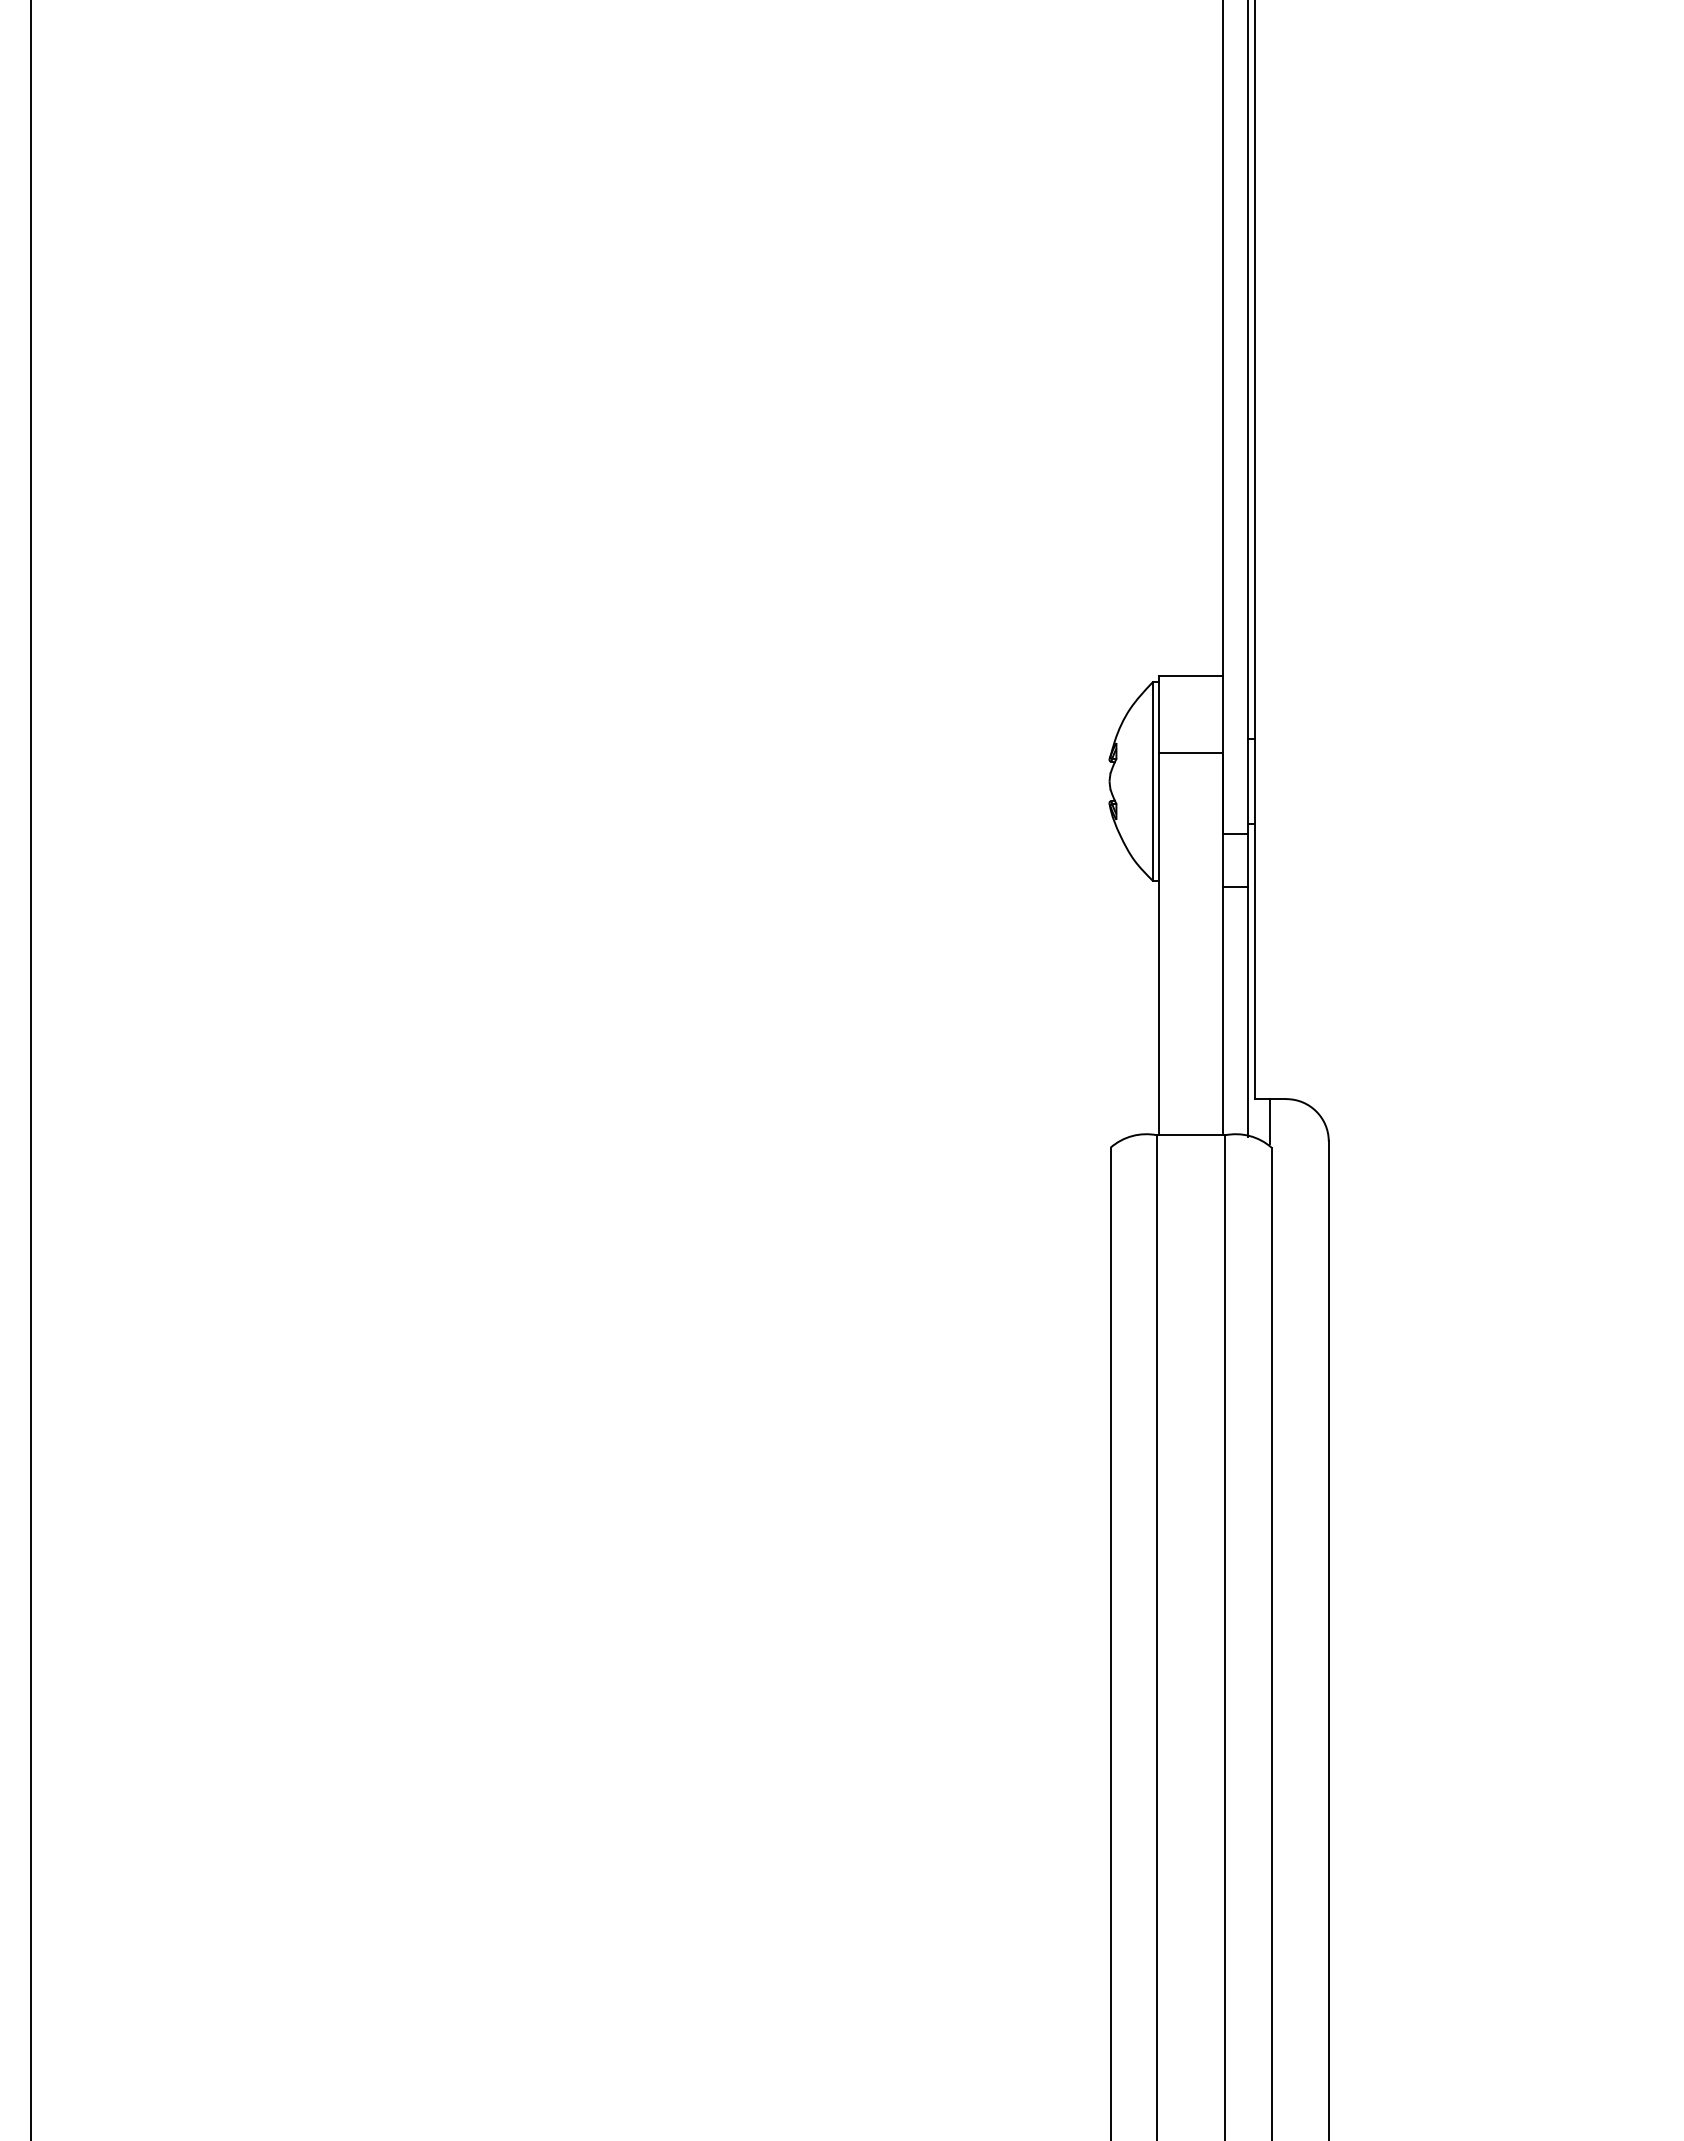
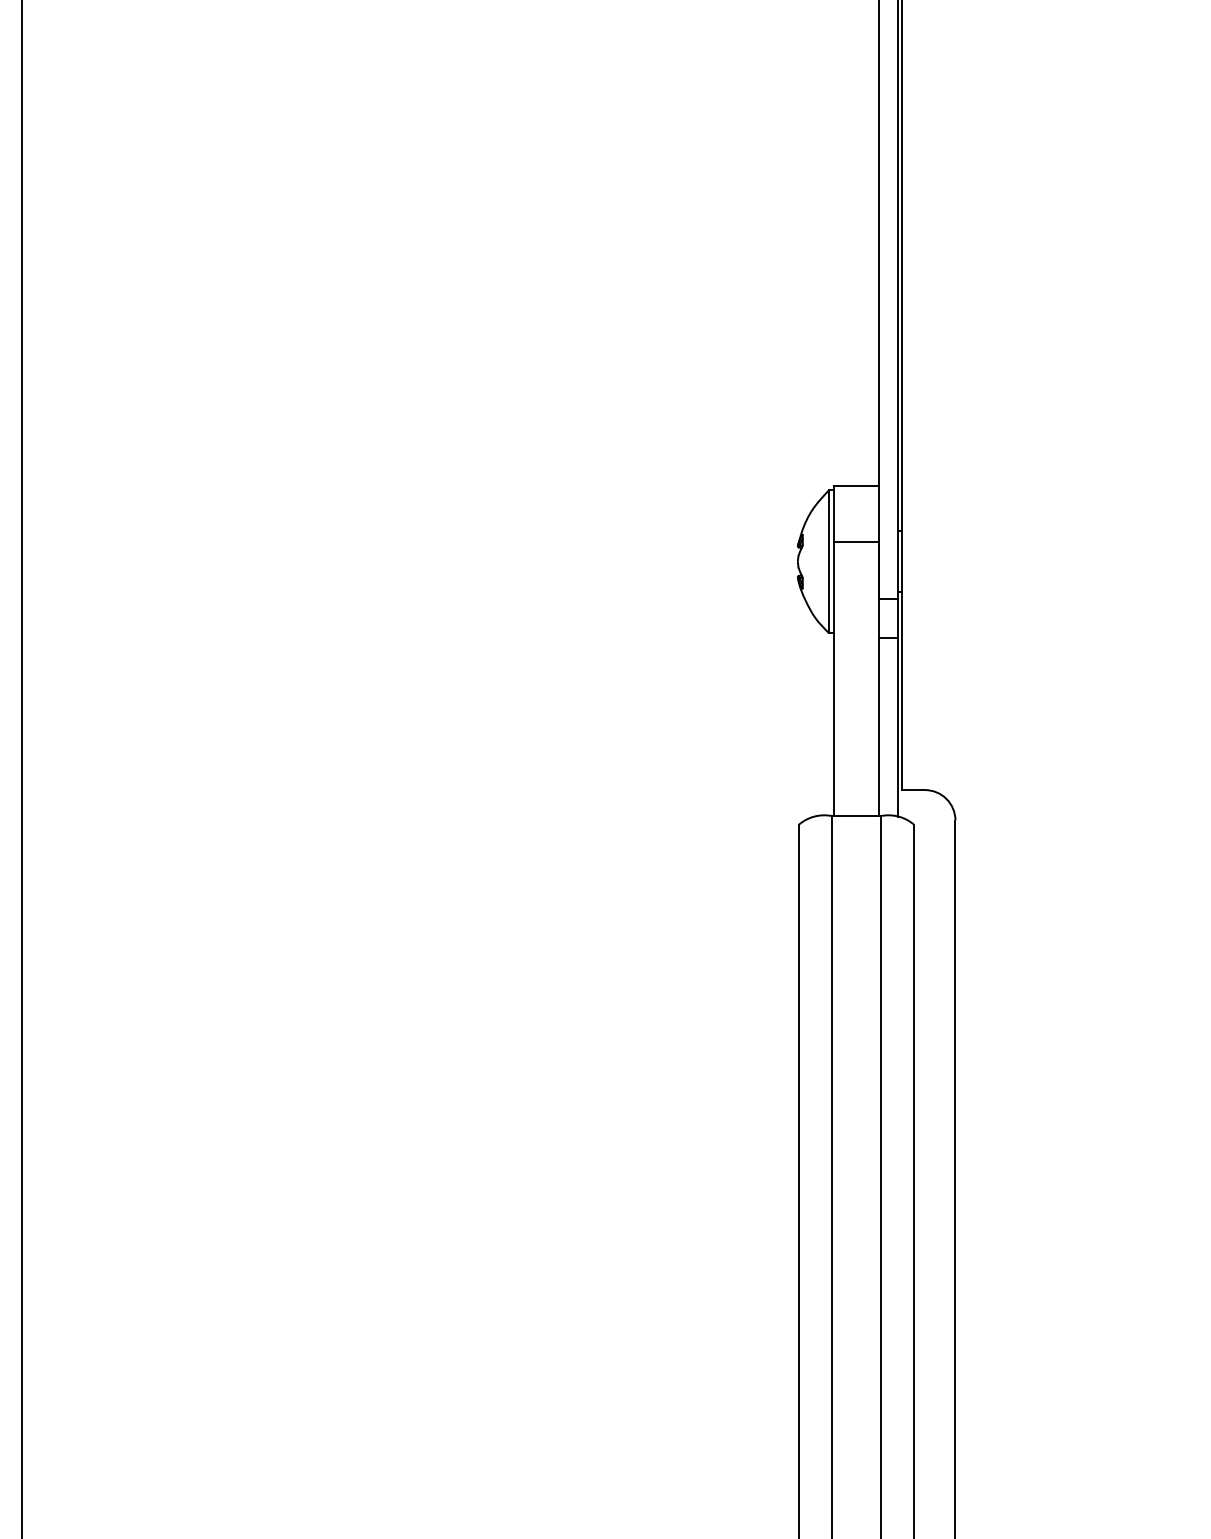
line: (1269, 1121) -> (912, 806), removed

